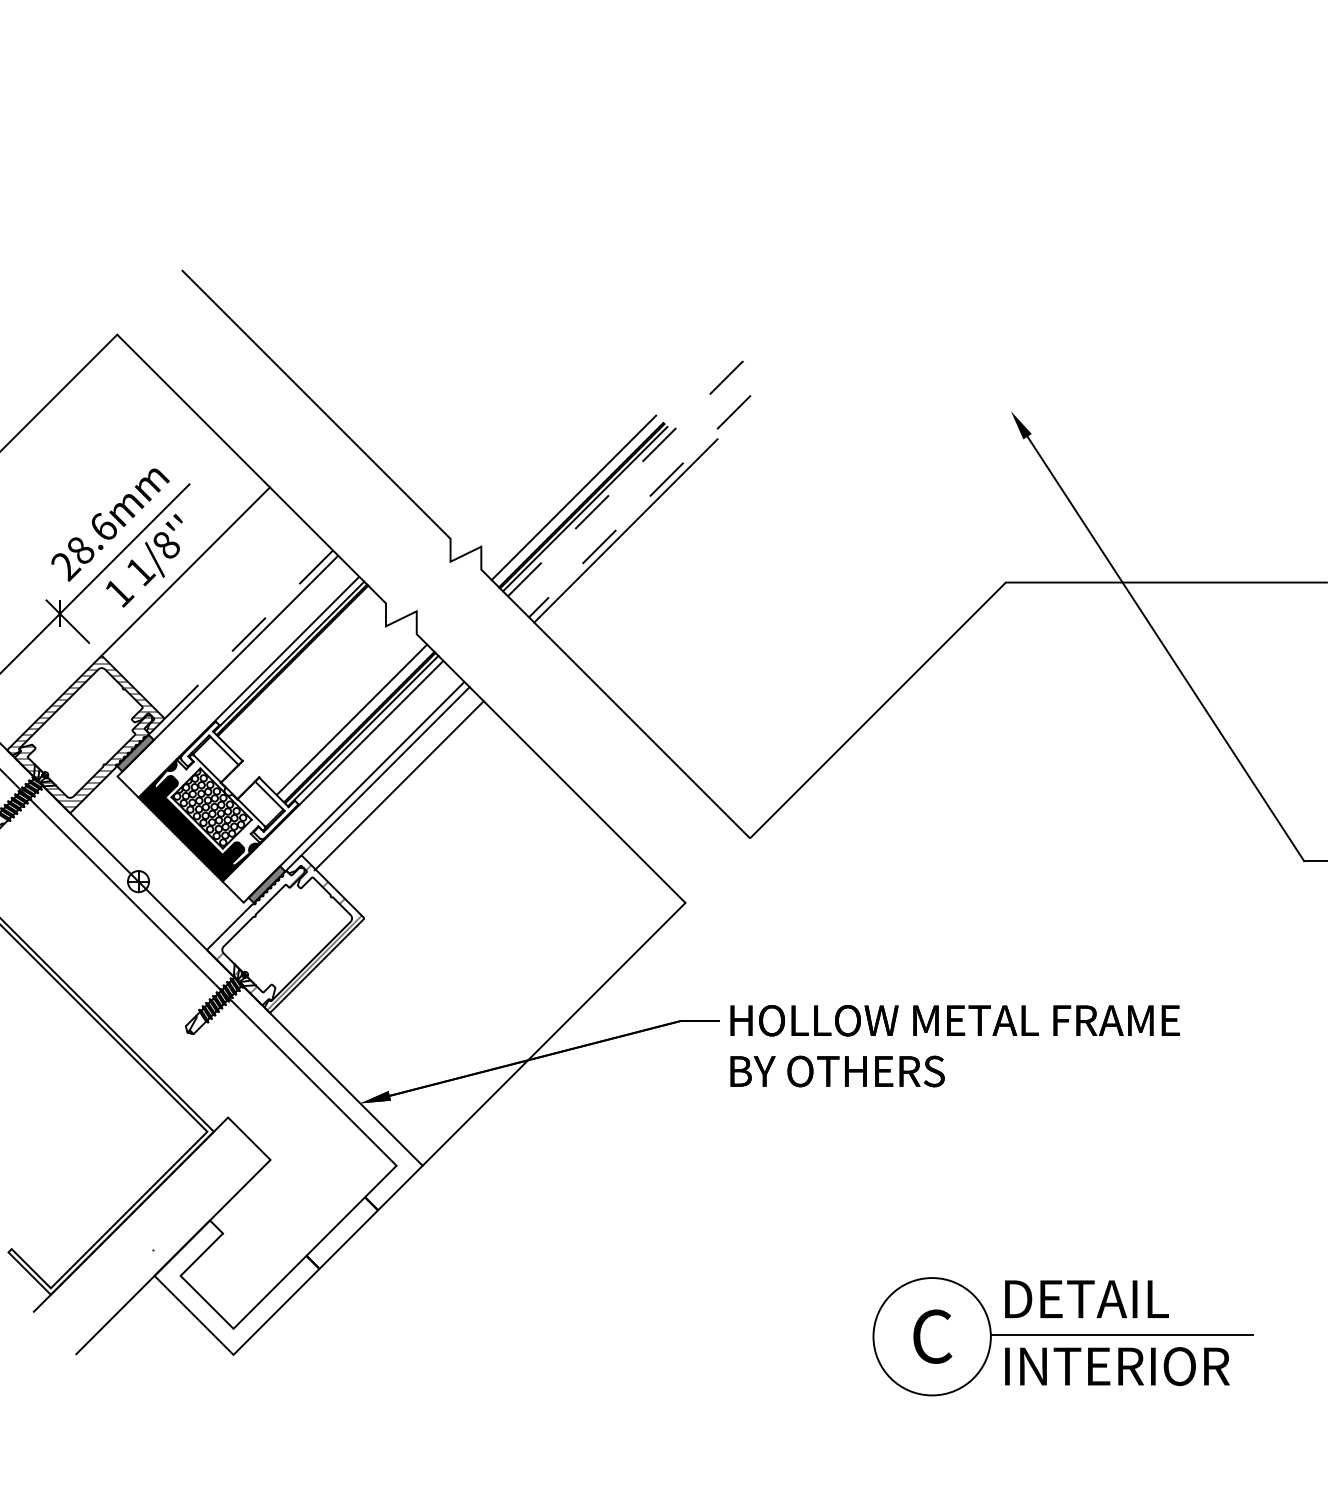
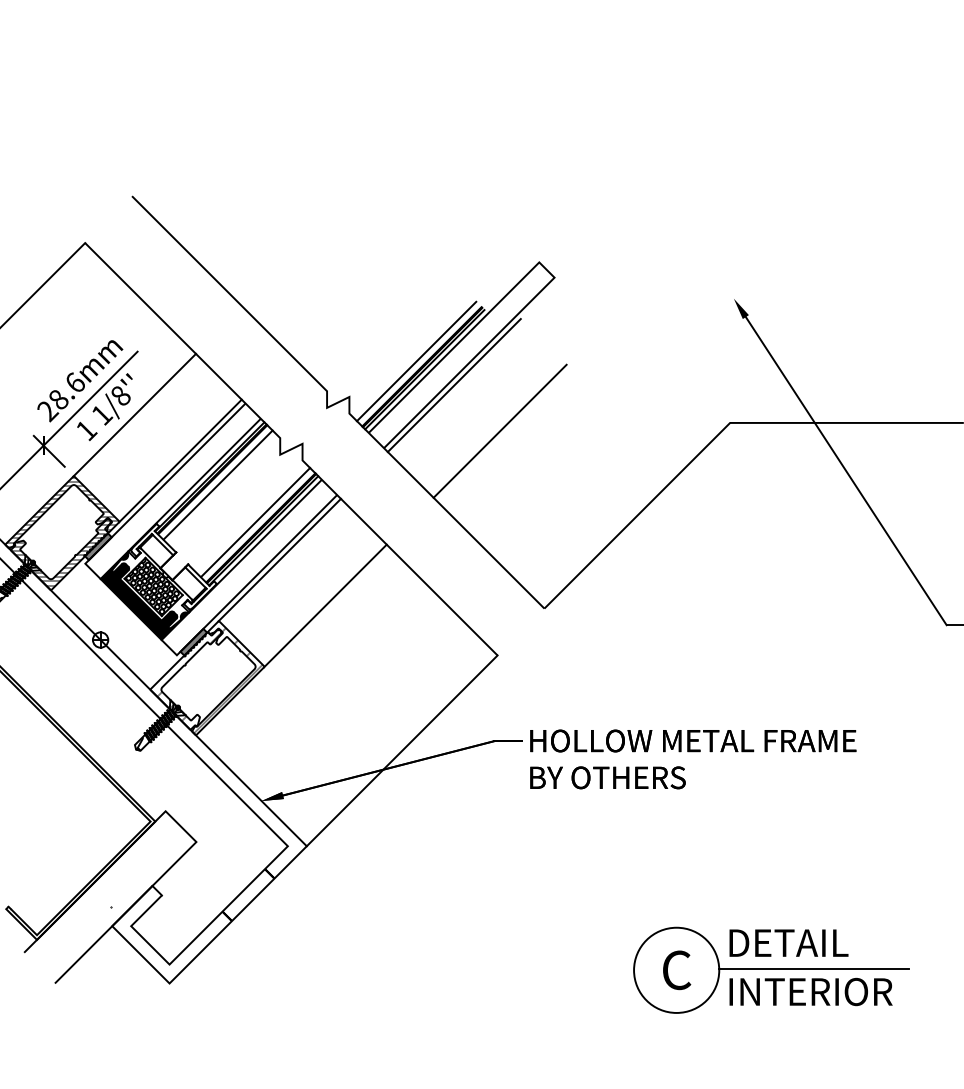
line: (753, 371) -> (546, 269), dashed -> solid
line: (688, 593) -> (499, 430), added
line: (248, 635) -> (180, 461), dashed -> solid
line: (300, 668) -> (218, 485), added
line: (398, 785) -> (324, 605), moved

